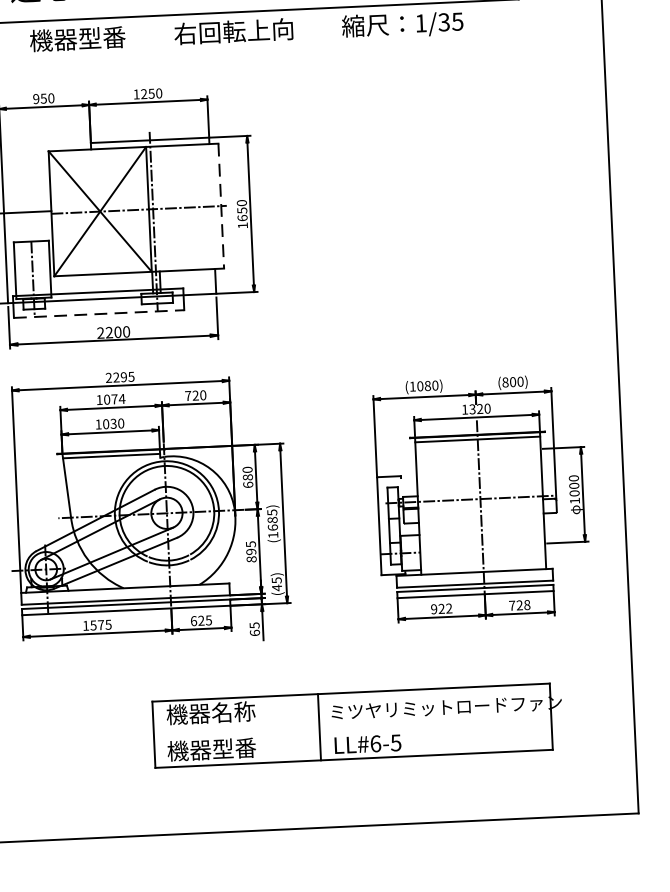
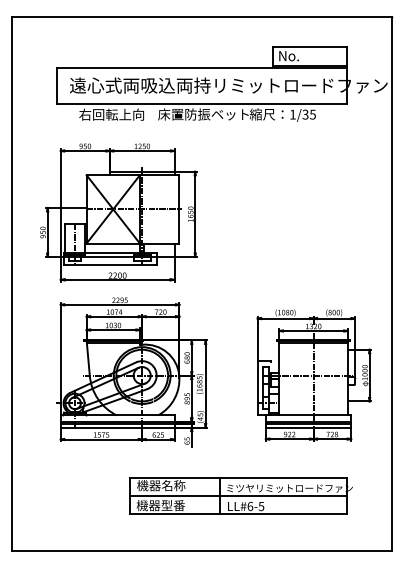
text: (257, 30) -> (203, 114), 右回転上向 -> 床置防振ベット
text: (89, 38) -> (111, 114), 機器型番 -> 右回転上向
line: (221, 206) -> (179, 209), dashed -> solid
line: (99, 314) -> (110, 265), dashed -> solid
line: (351, 726) -> (237, 496), added

